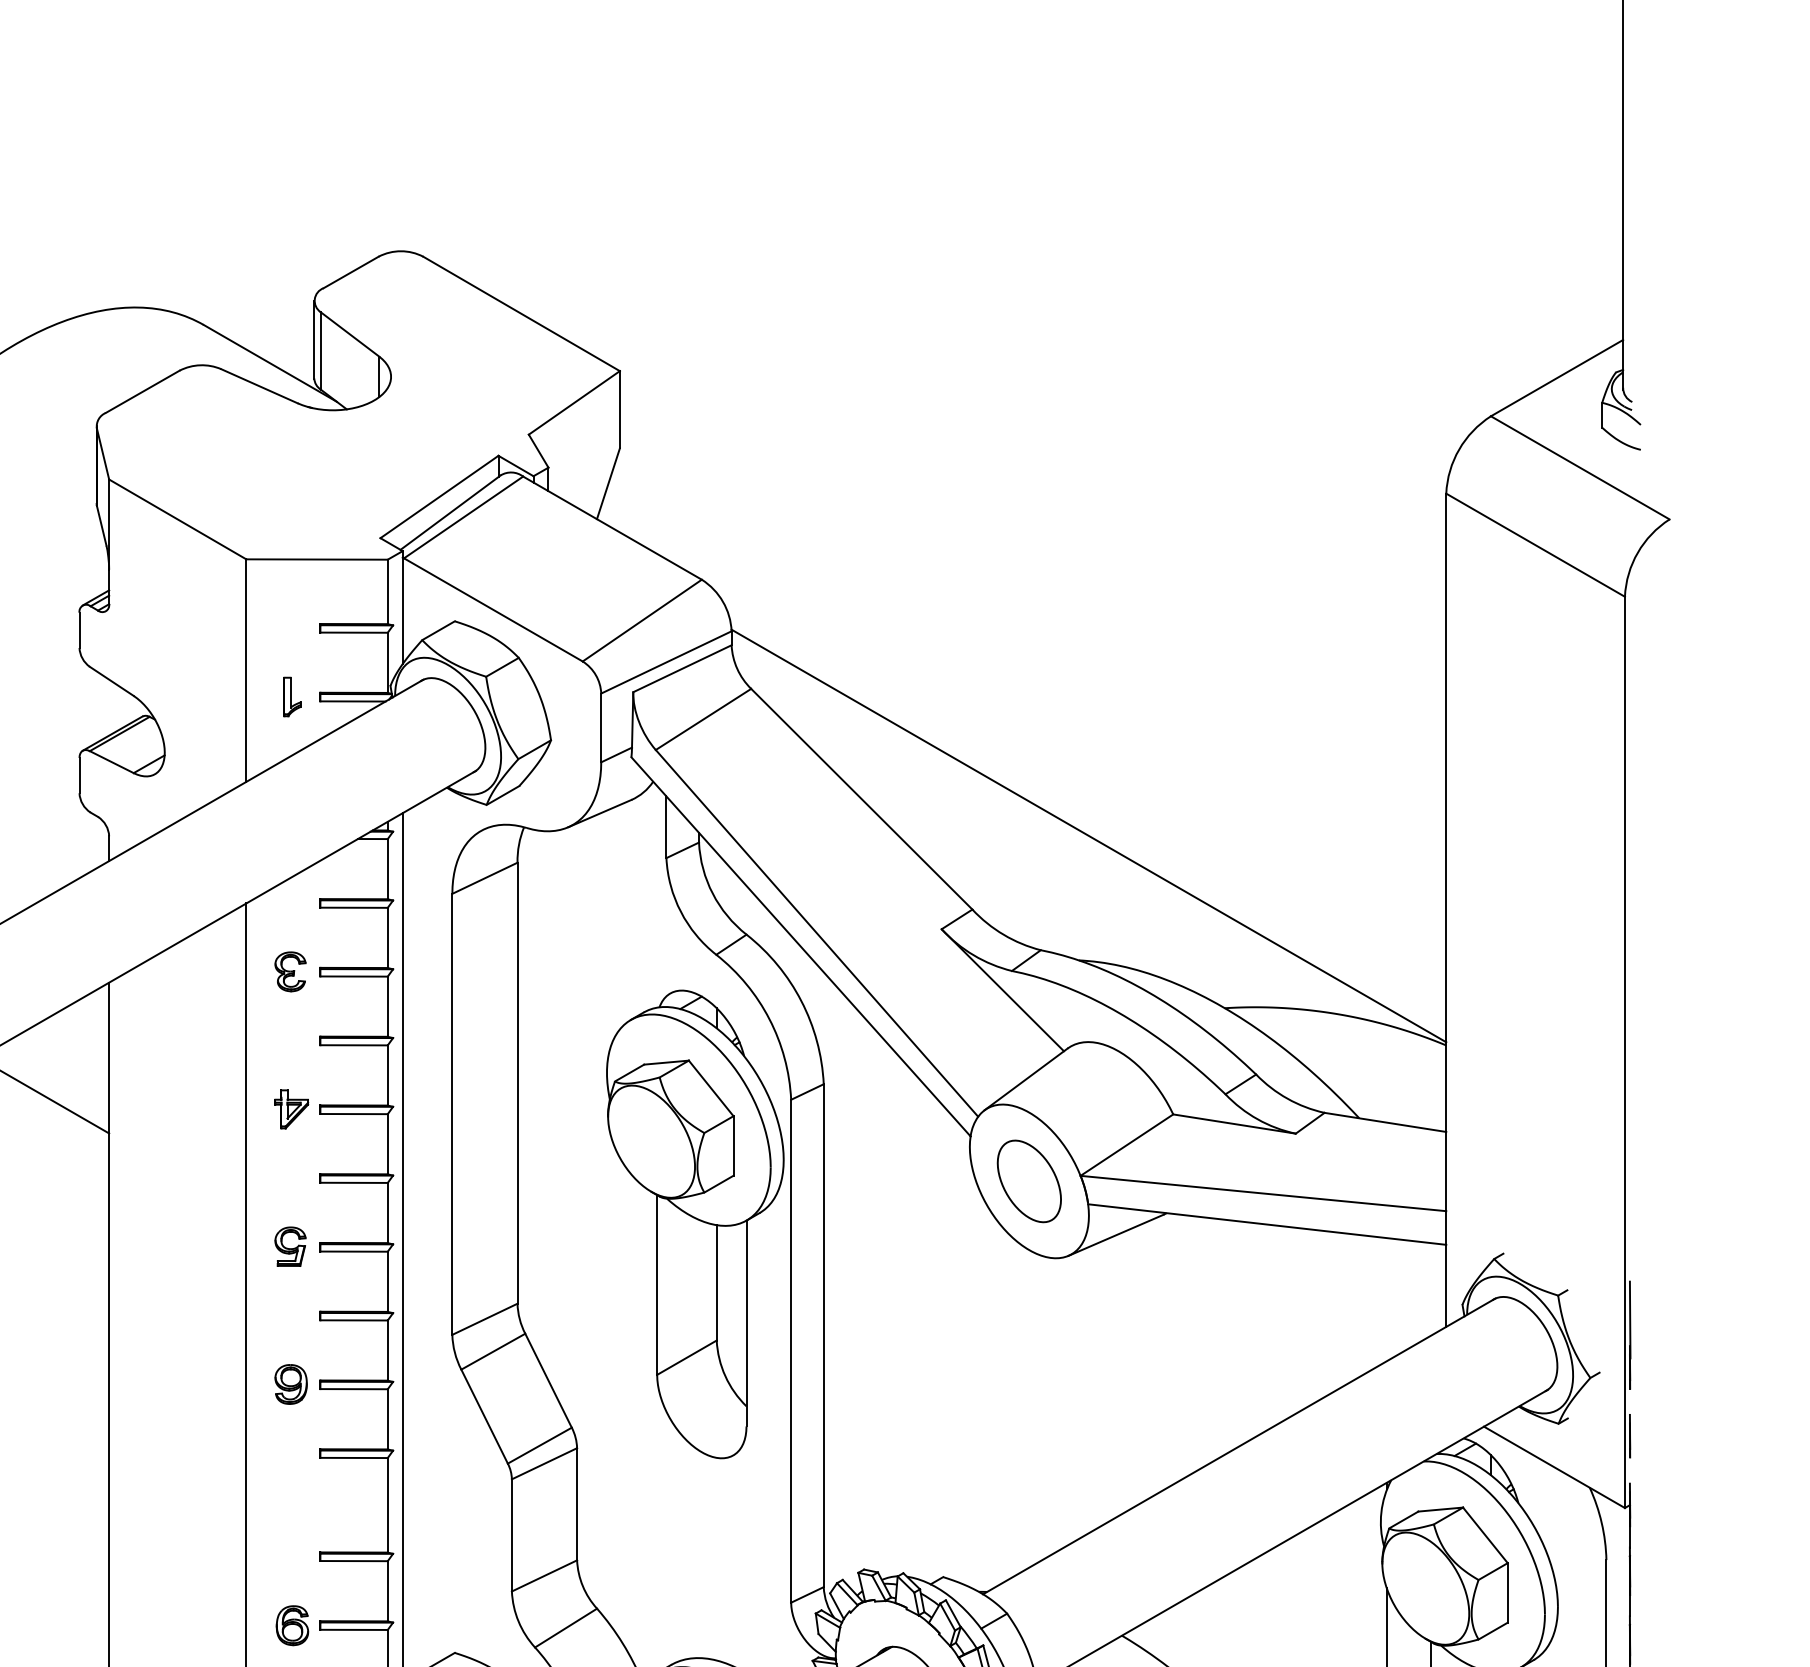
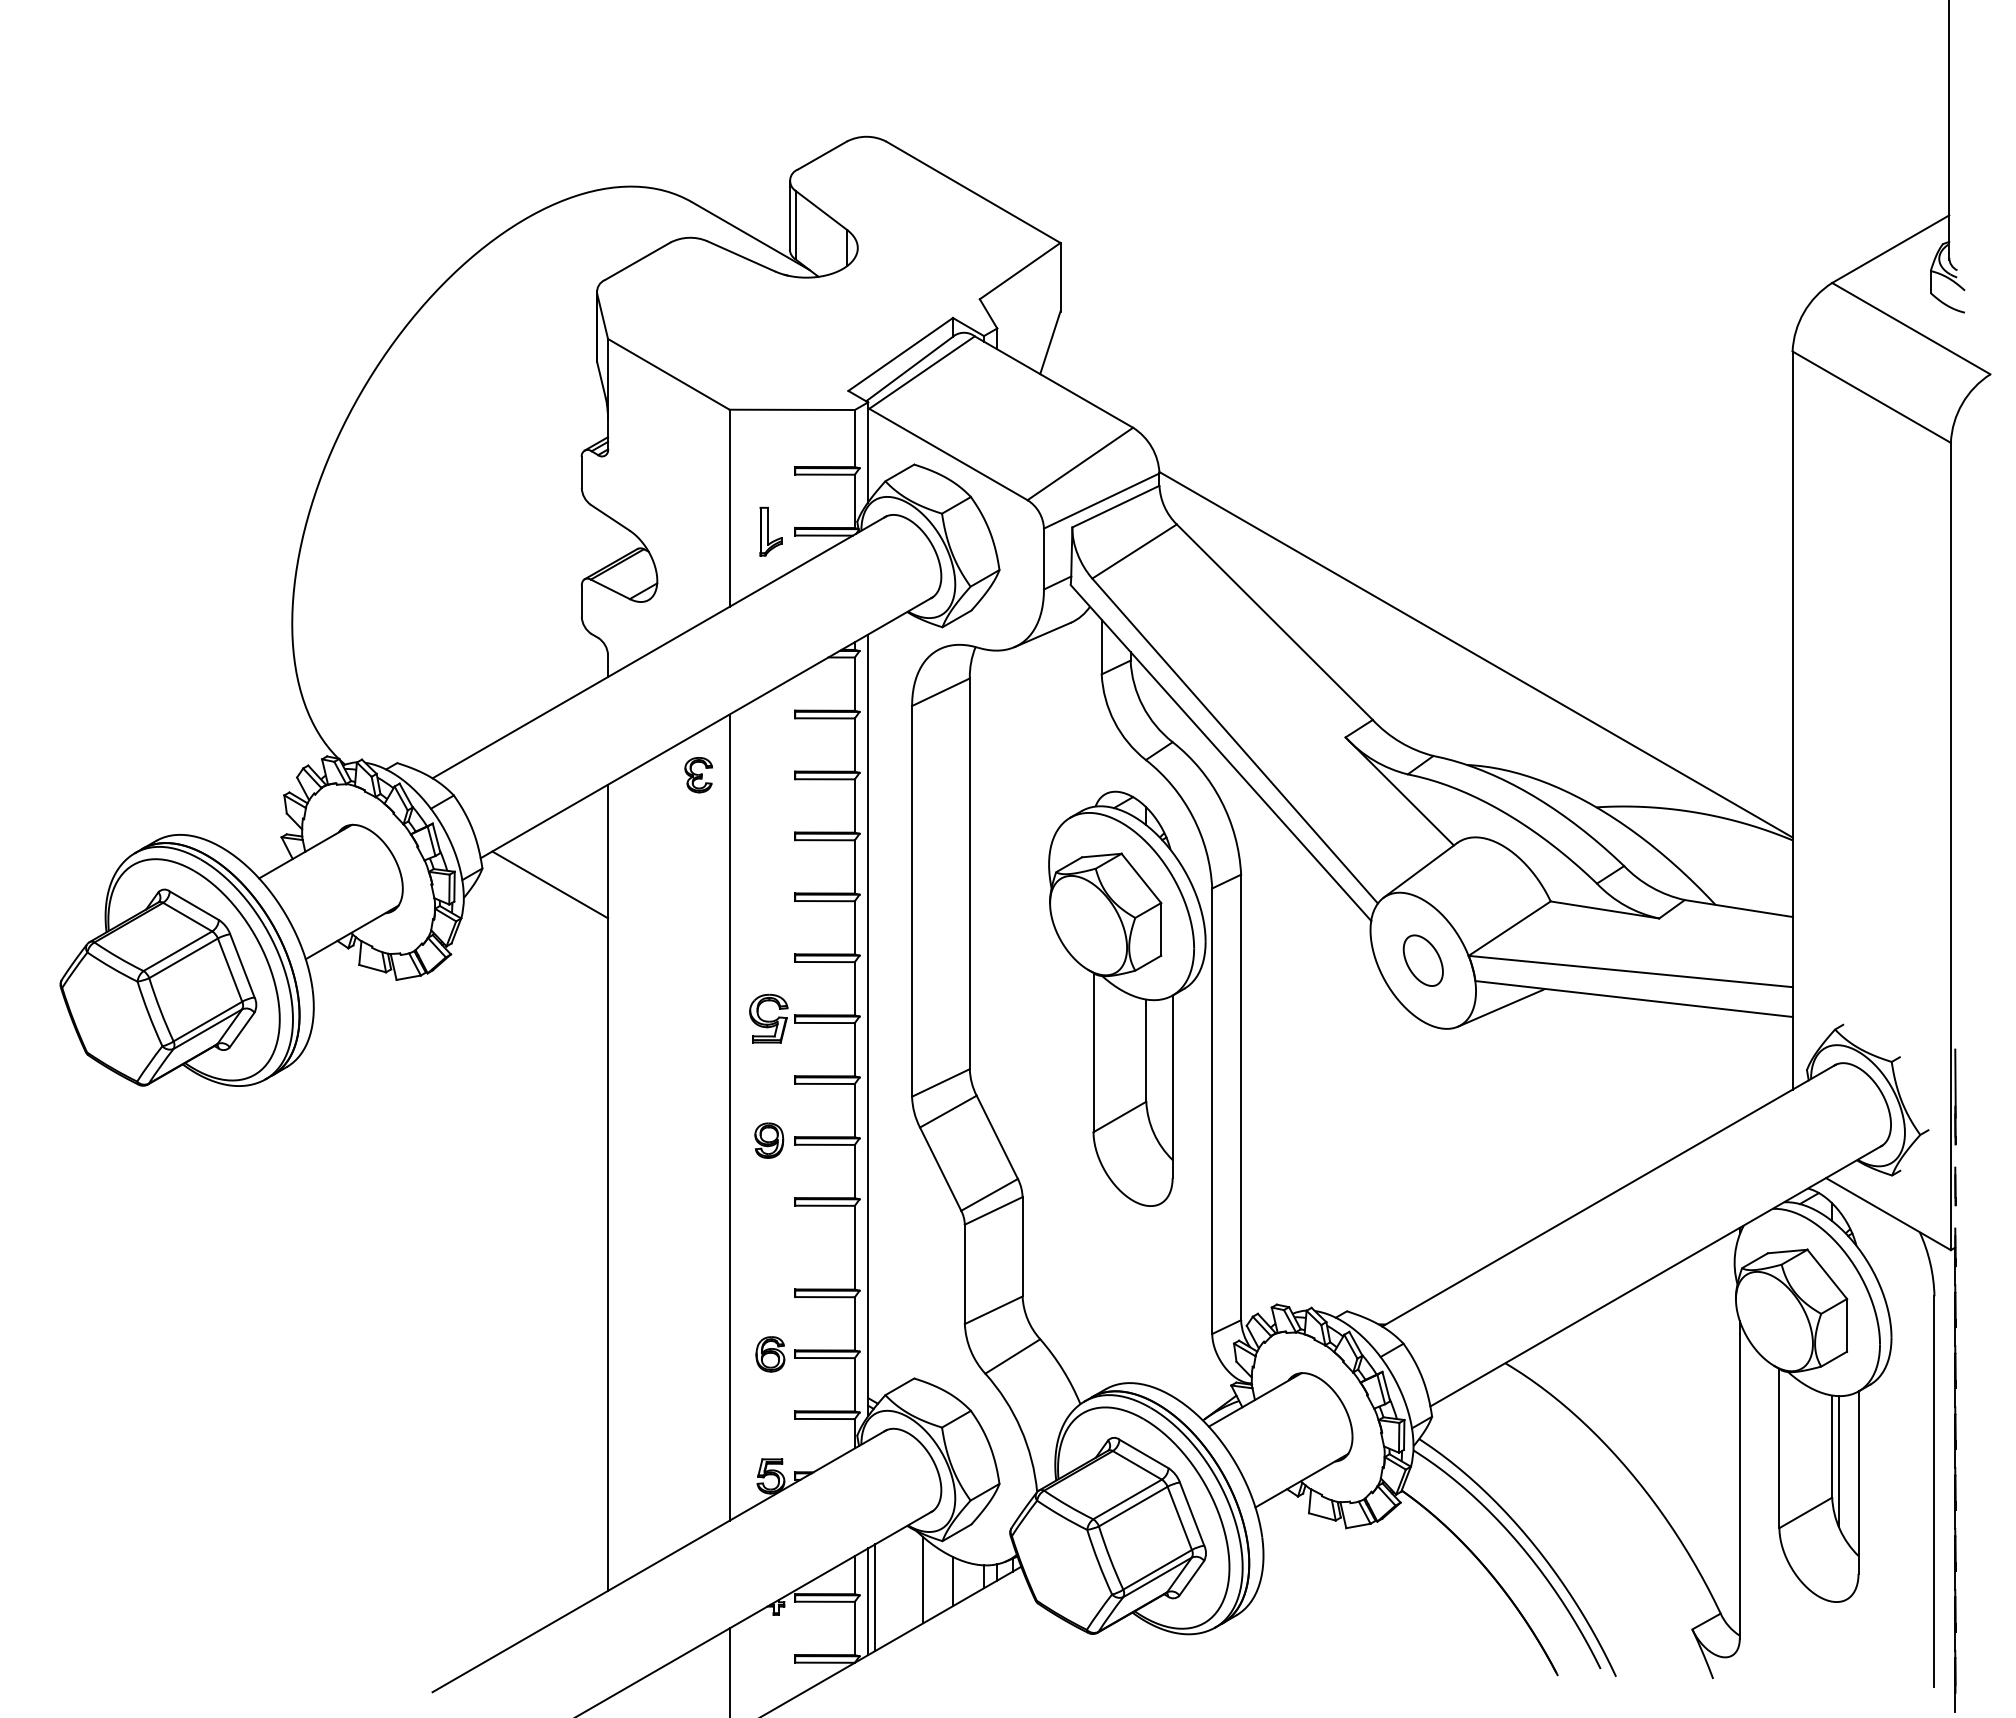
part: (292, 696) -> (770, 531), size x1.4
part: (290, 972) -> (698, 775), moved
part: (291, 1108) -> (769, 896), removed
part: (1029, 1181) -> (1423, 960), size x0.7
part: (290, 1246) -> (768, 1018), size x1.4

